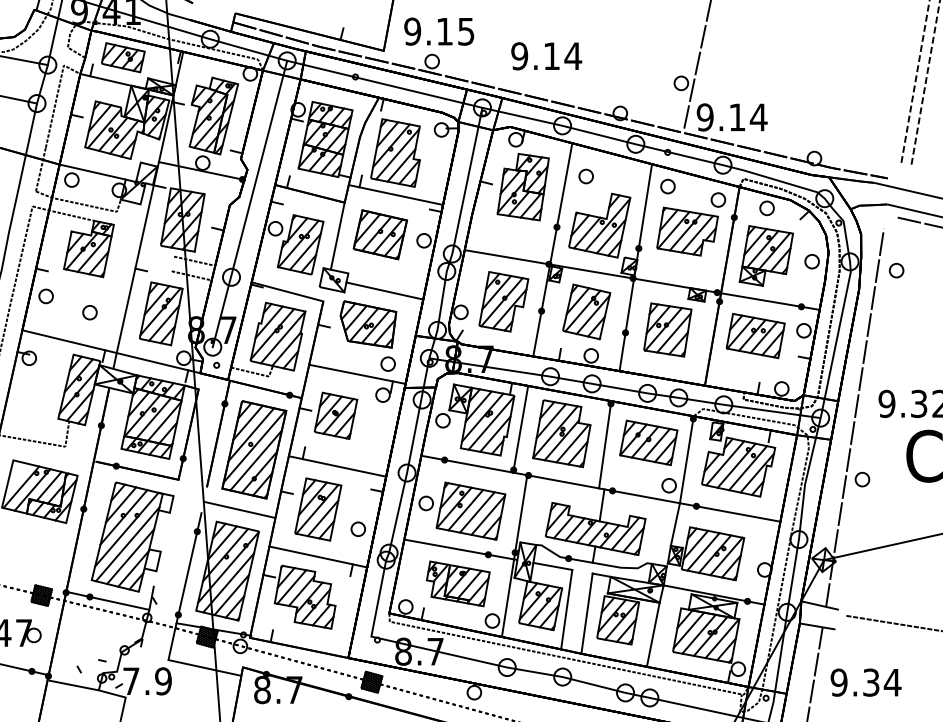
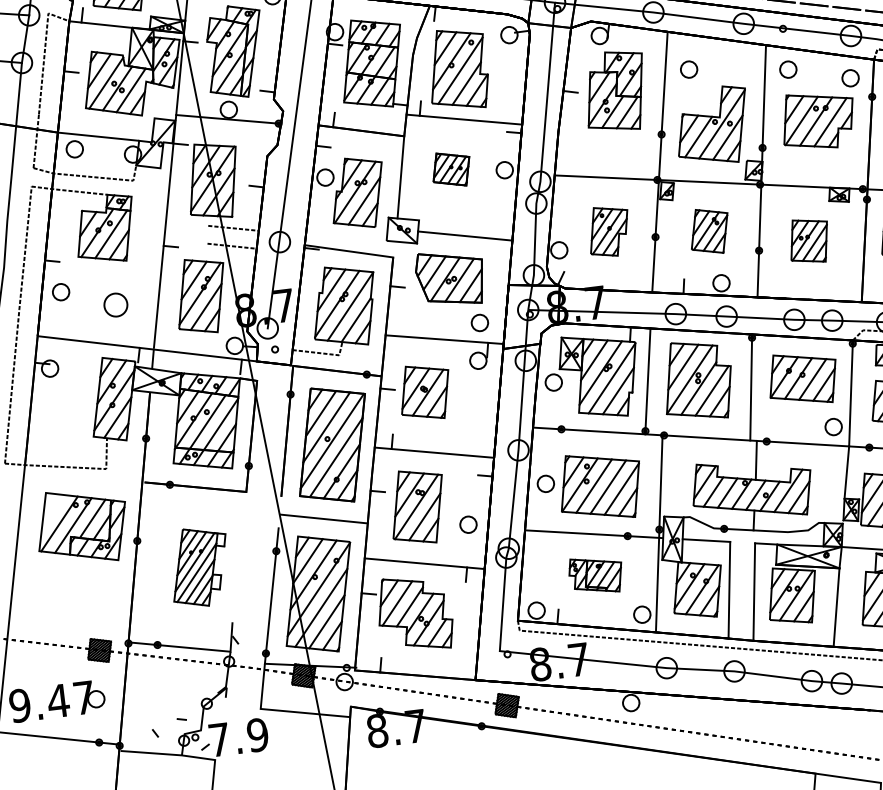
part: (379, 234) -> (450, 169), size x0.6
part: (503, 301) -> (608, 231), size x0.7
part: (586, 311) -> (709, 230), size x0.7
part: (89, 312) -> (115, 305), size x1.4
part: (667, 329) -> (808, 240), size x0.7
part: (132, 536) -> (199, 566), size x0.6
part: (458, 583) -> (596, 574), size x0.7

